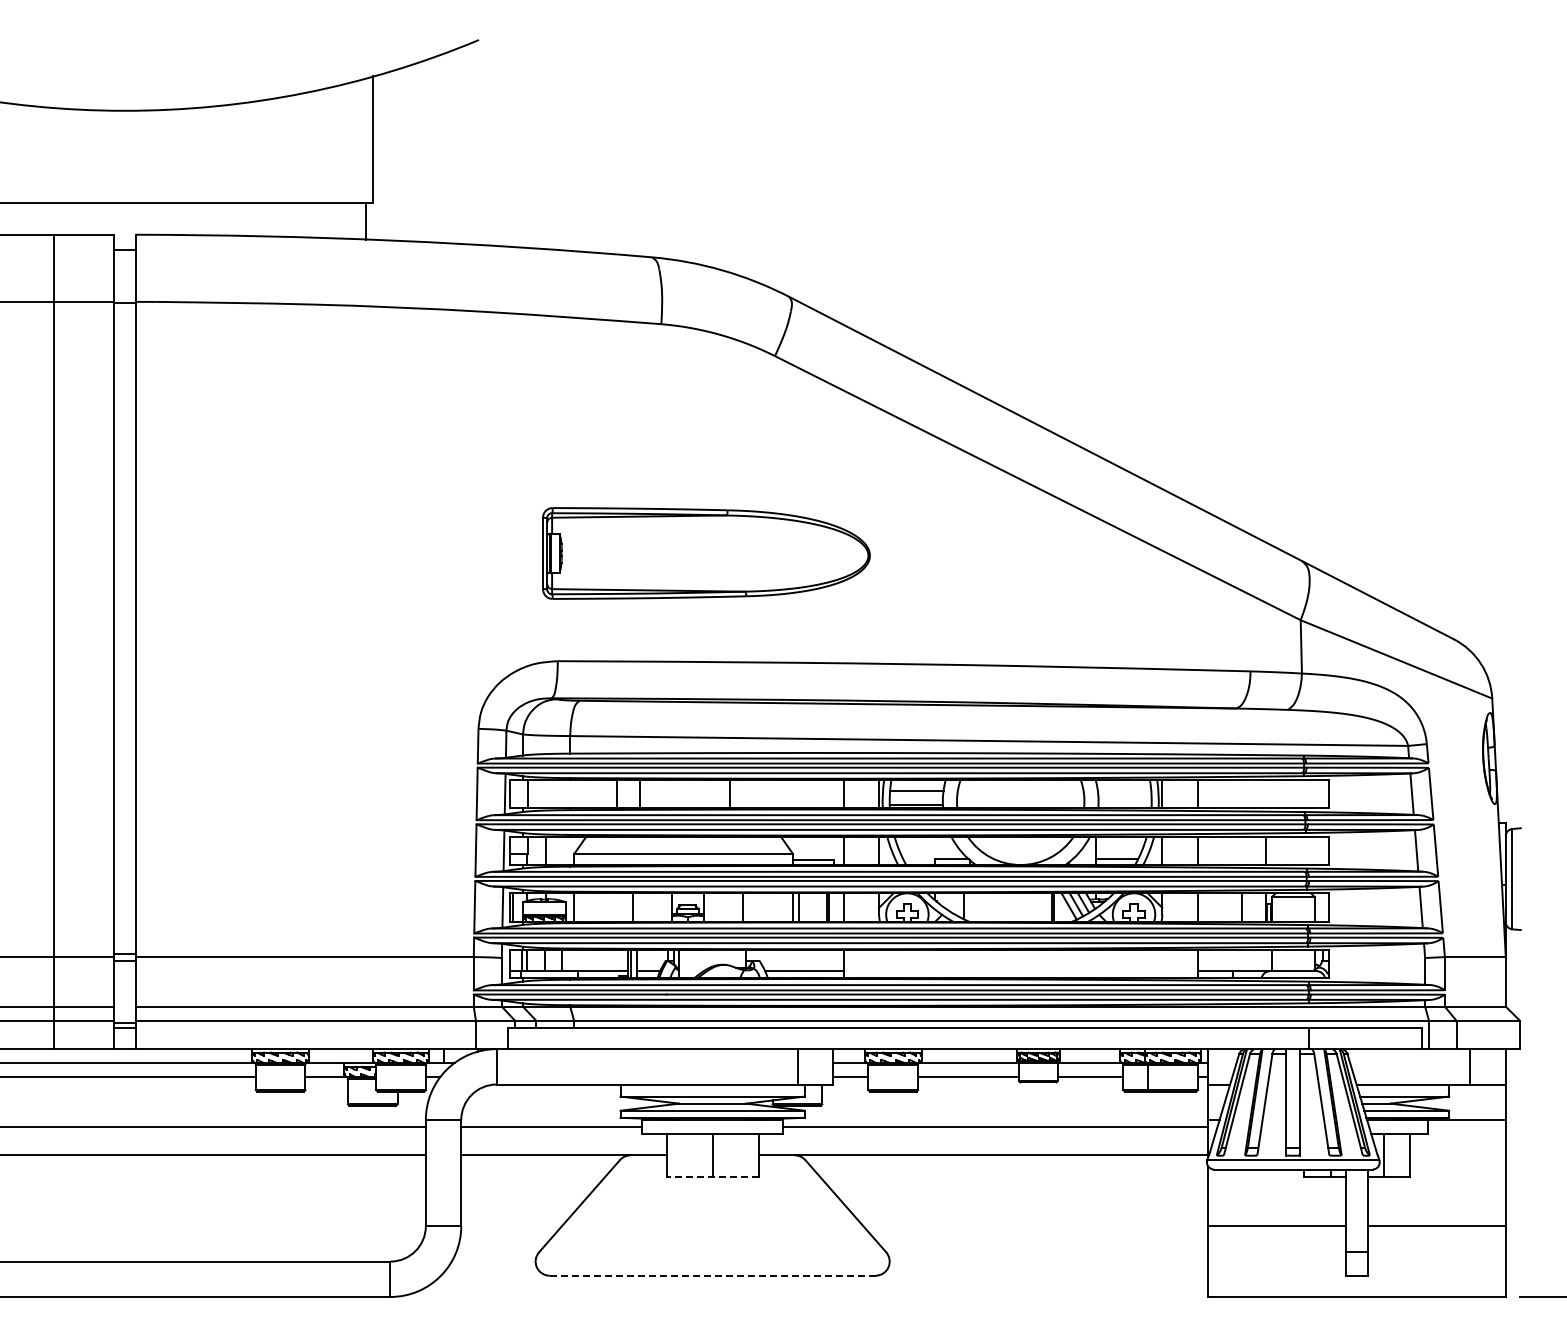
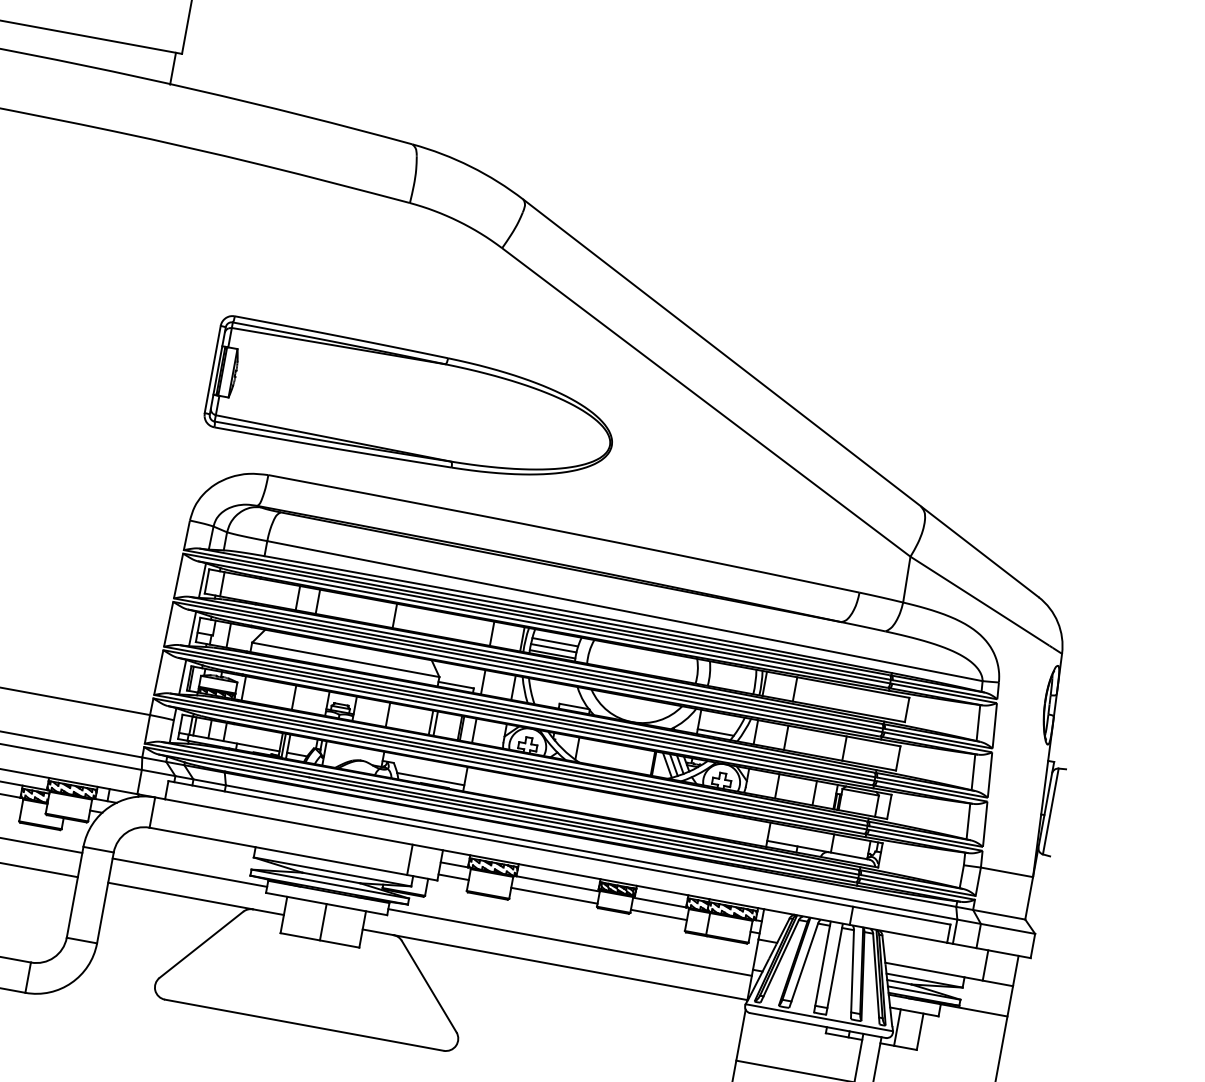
part: (706, 553) -> (412, 406), size x1.43
line: (915, 797) -> (553, 647), added
line: (712, 1176) -> (319, 940), dashed -> solid
line: (712, 1275) -> (304, 1025), dashed -> solid

